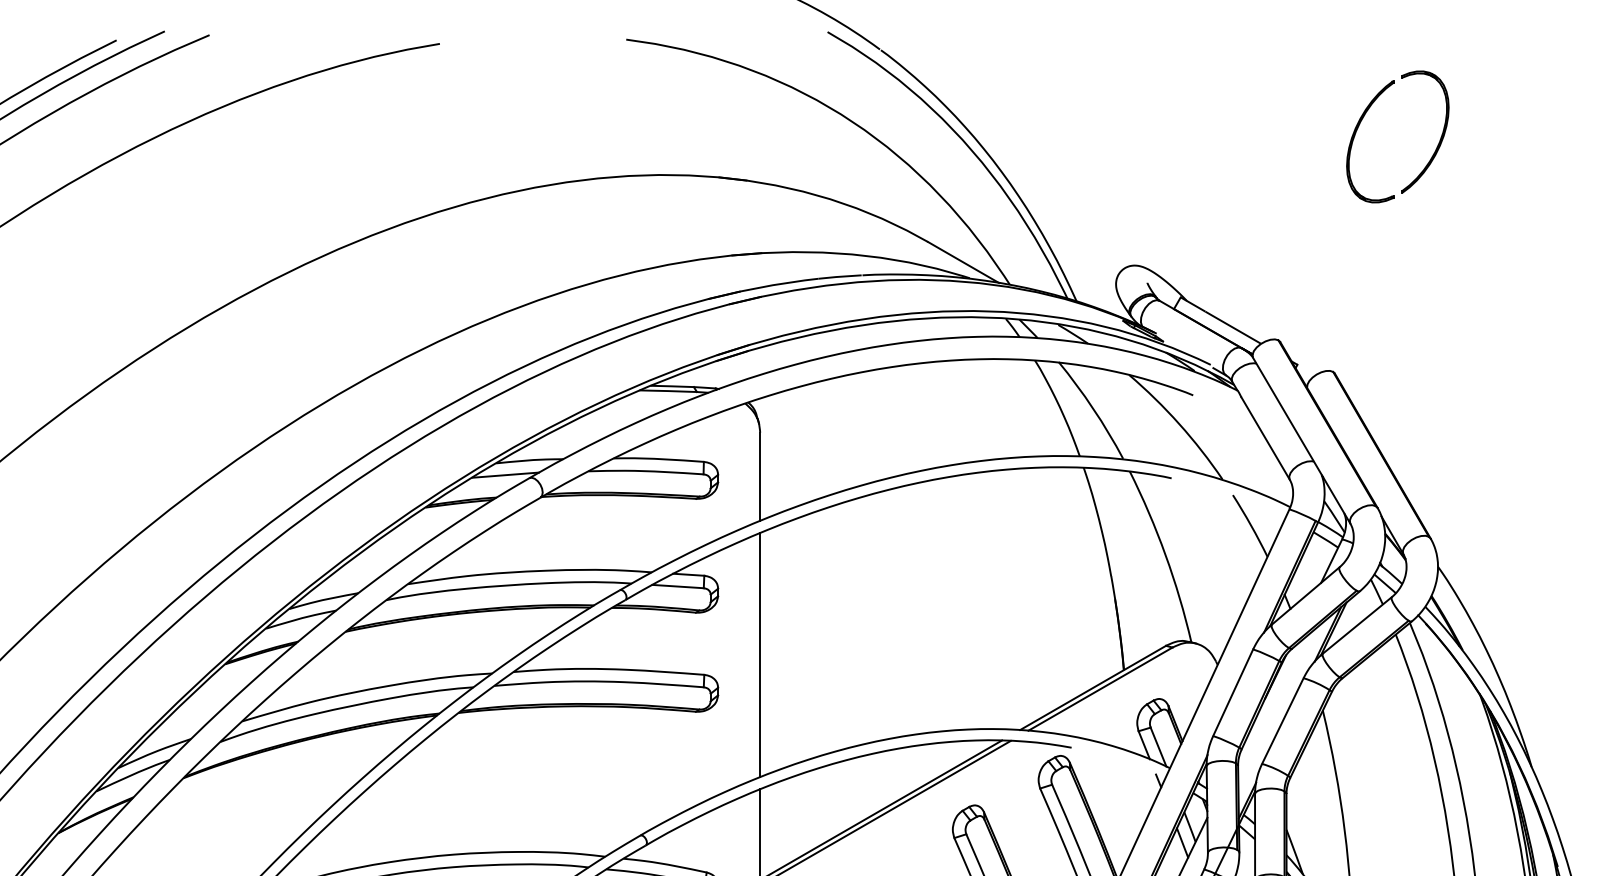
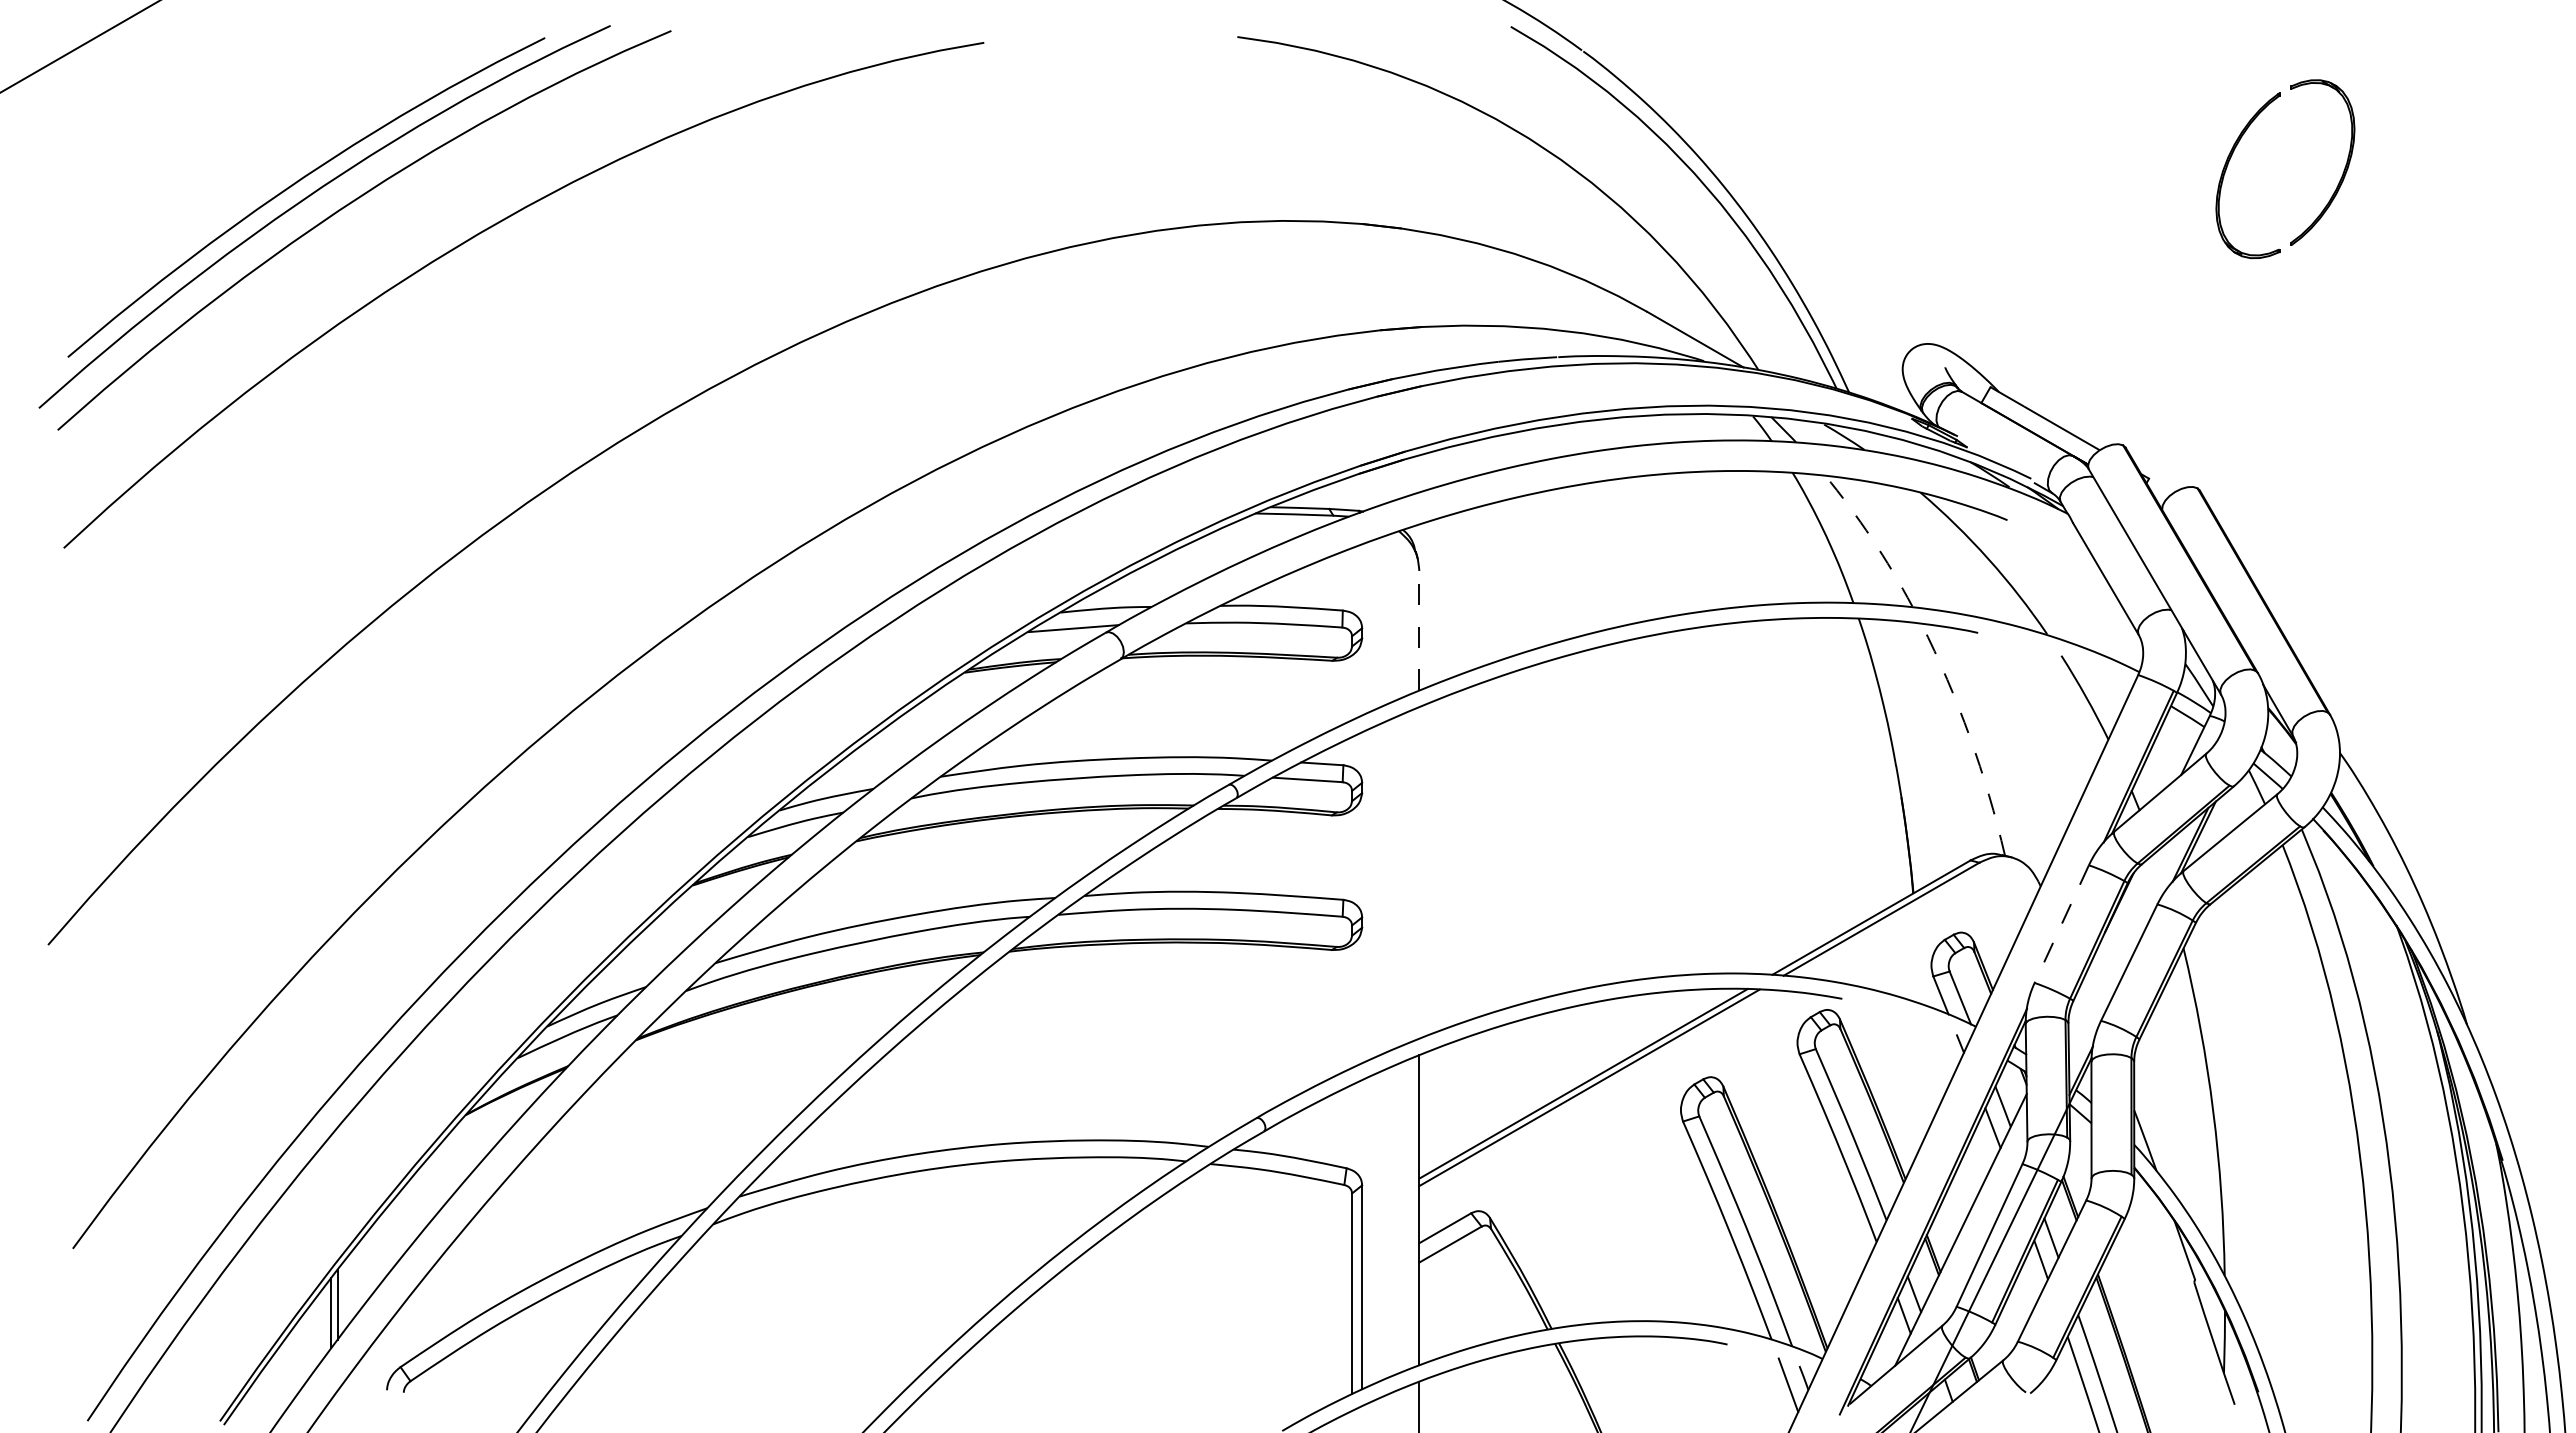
arc: (1093, 408) -> (1871, 538), solid -> dashed
line: (760, 476) -> (1419, 630), solid -> dashed
arc: (1165, 555) -> (1969, 737), solid -> dashed
line: (760, 654) -> (1419, 872), removed
line: (1232, 692) -> (2061, 924), solid -> dashed

